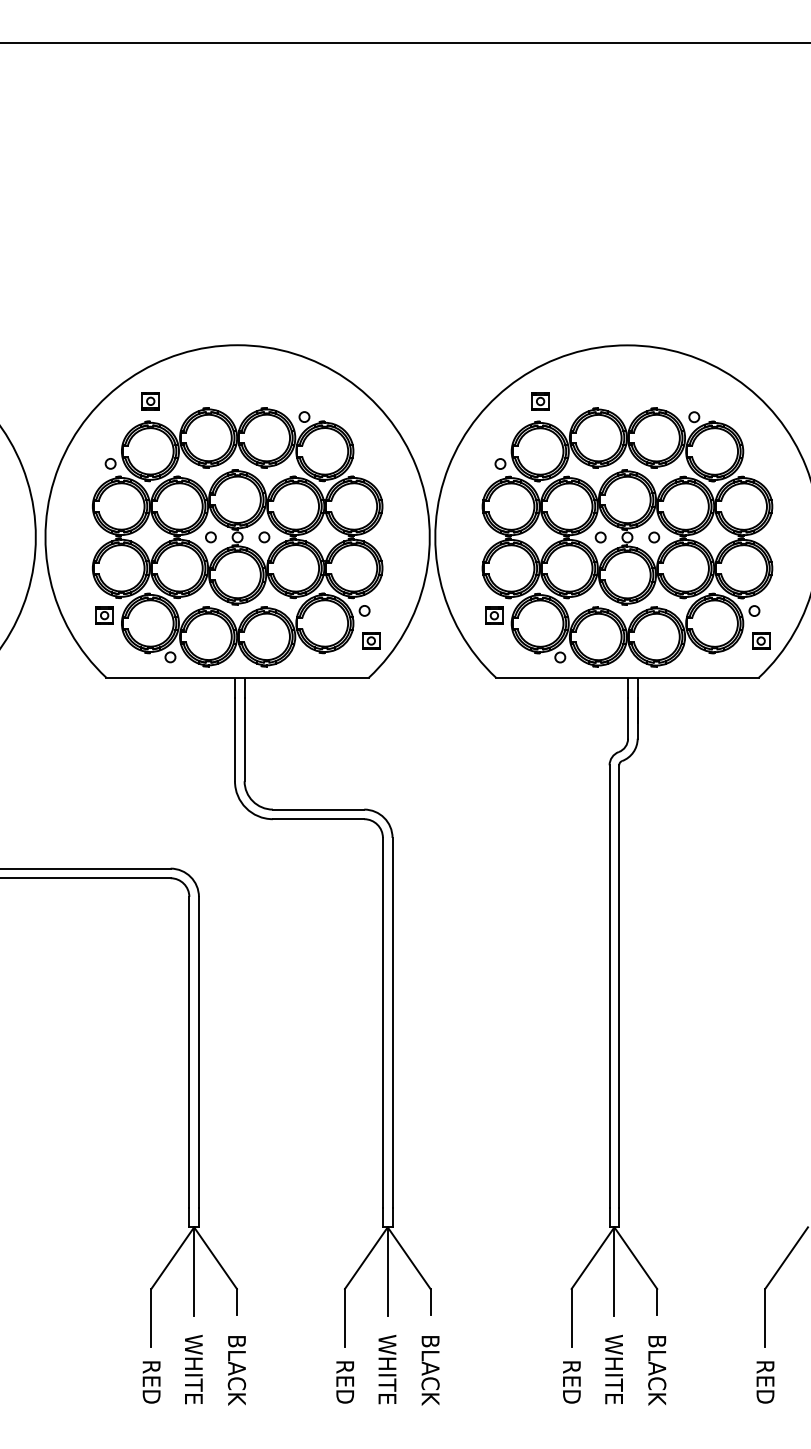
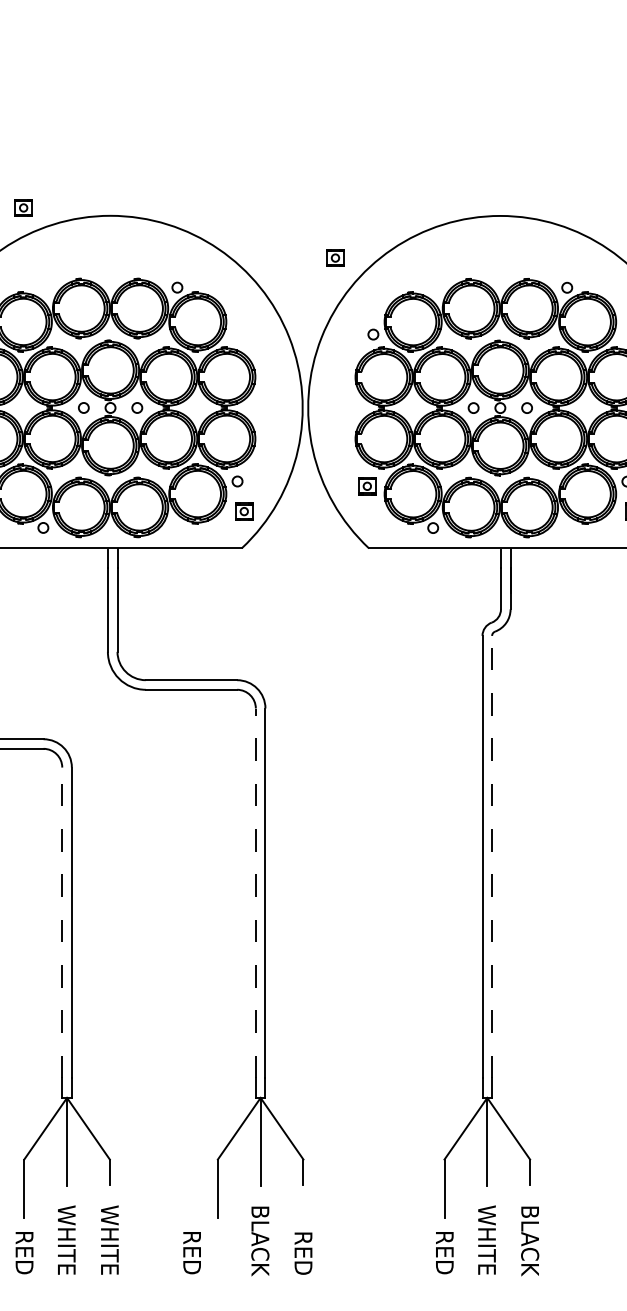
part: (150, 401) -> (23, 208), moved
part: (540, 401) -> (335, 258), moved
line: (619, 986) -> (492, 857), solid -> dashed
line: (382, 1022) -> (255, 893), solid -> dashed
line: (189, 1051) -> (62, 922), solid -> dashed
text: (236, 1369) -> (109, 1240), BLACK -> WHITE
text: (387, 1369) -> (260, 1240), WHITE -> BLACK
text: (430, 1370) -> (303, 1241), BLACK -> RED
text: (344, 1382) -> (191, 1253), moved

